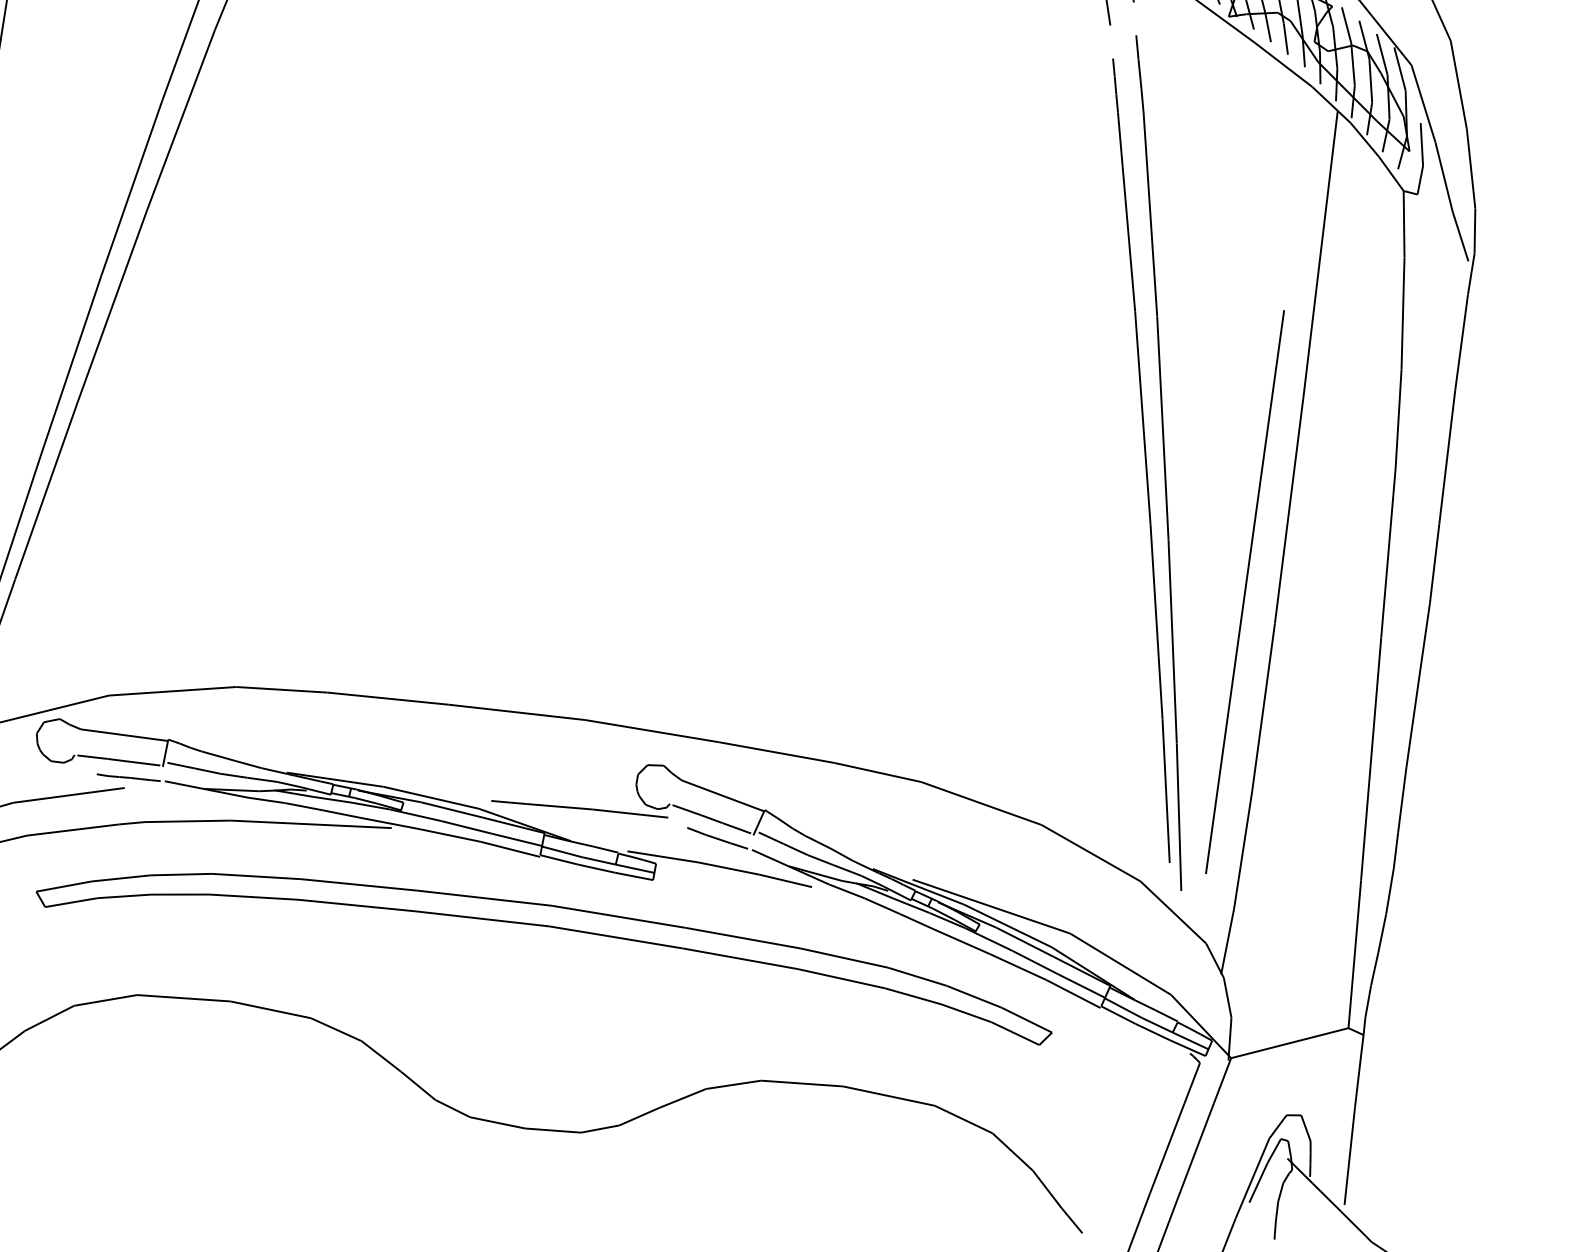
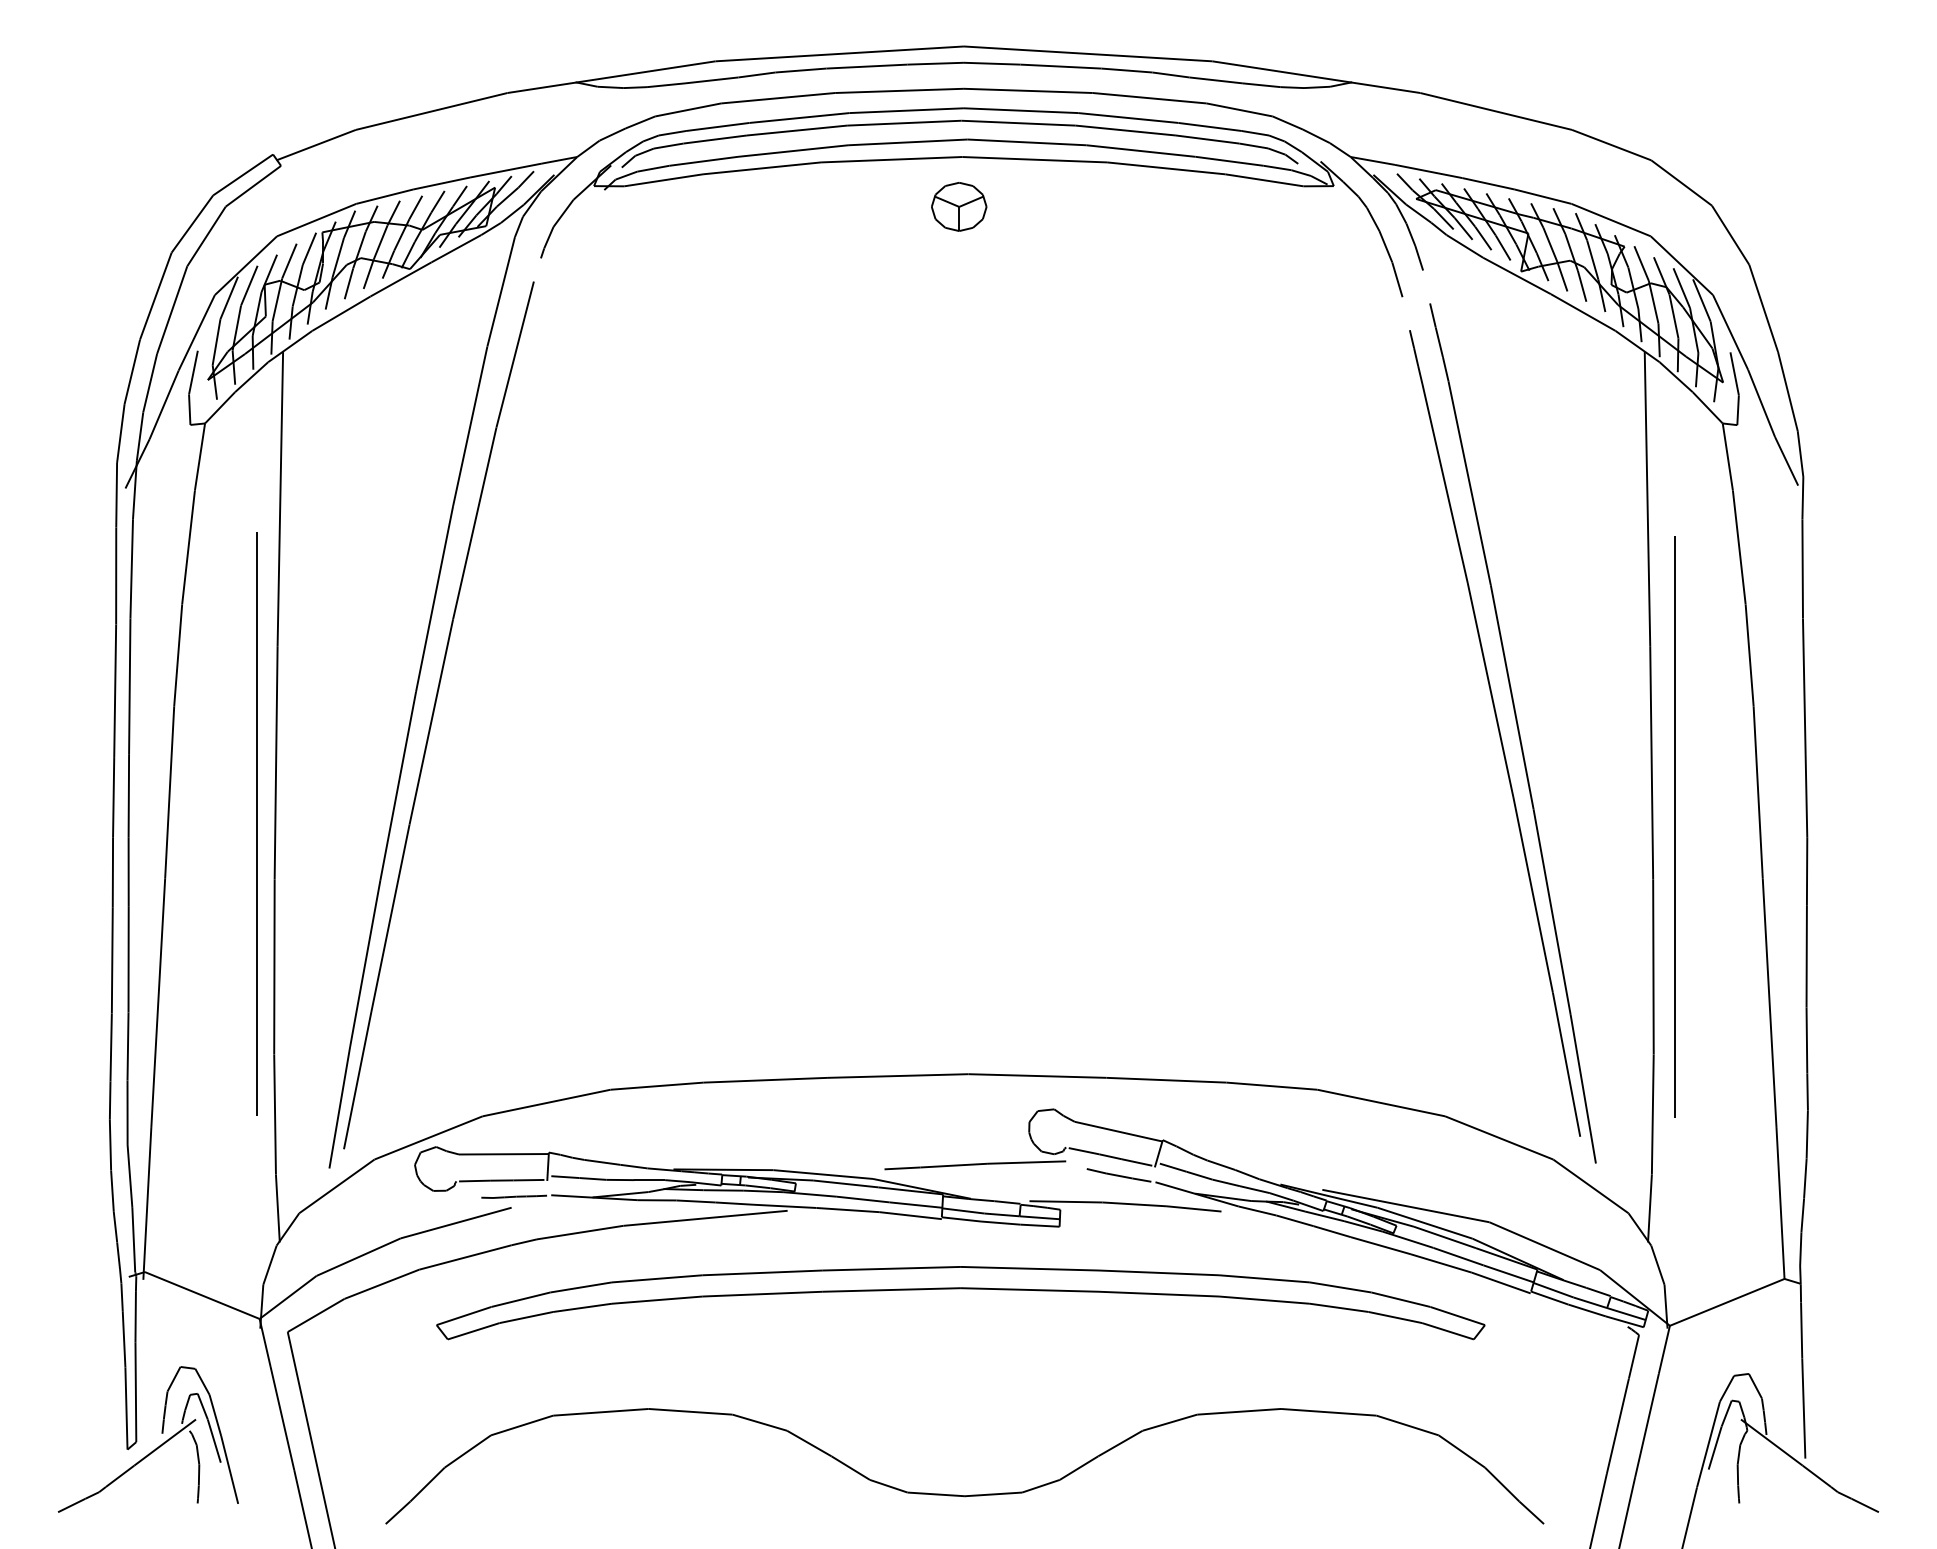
line: (1245, 591) -> (1674, 826), moved

